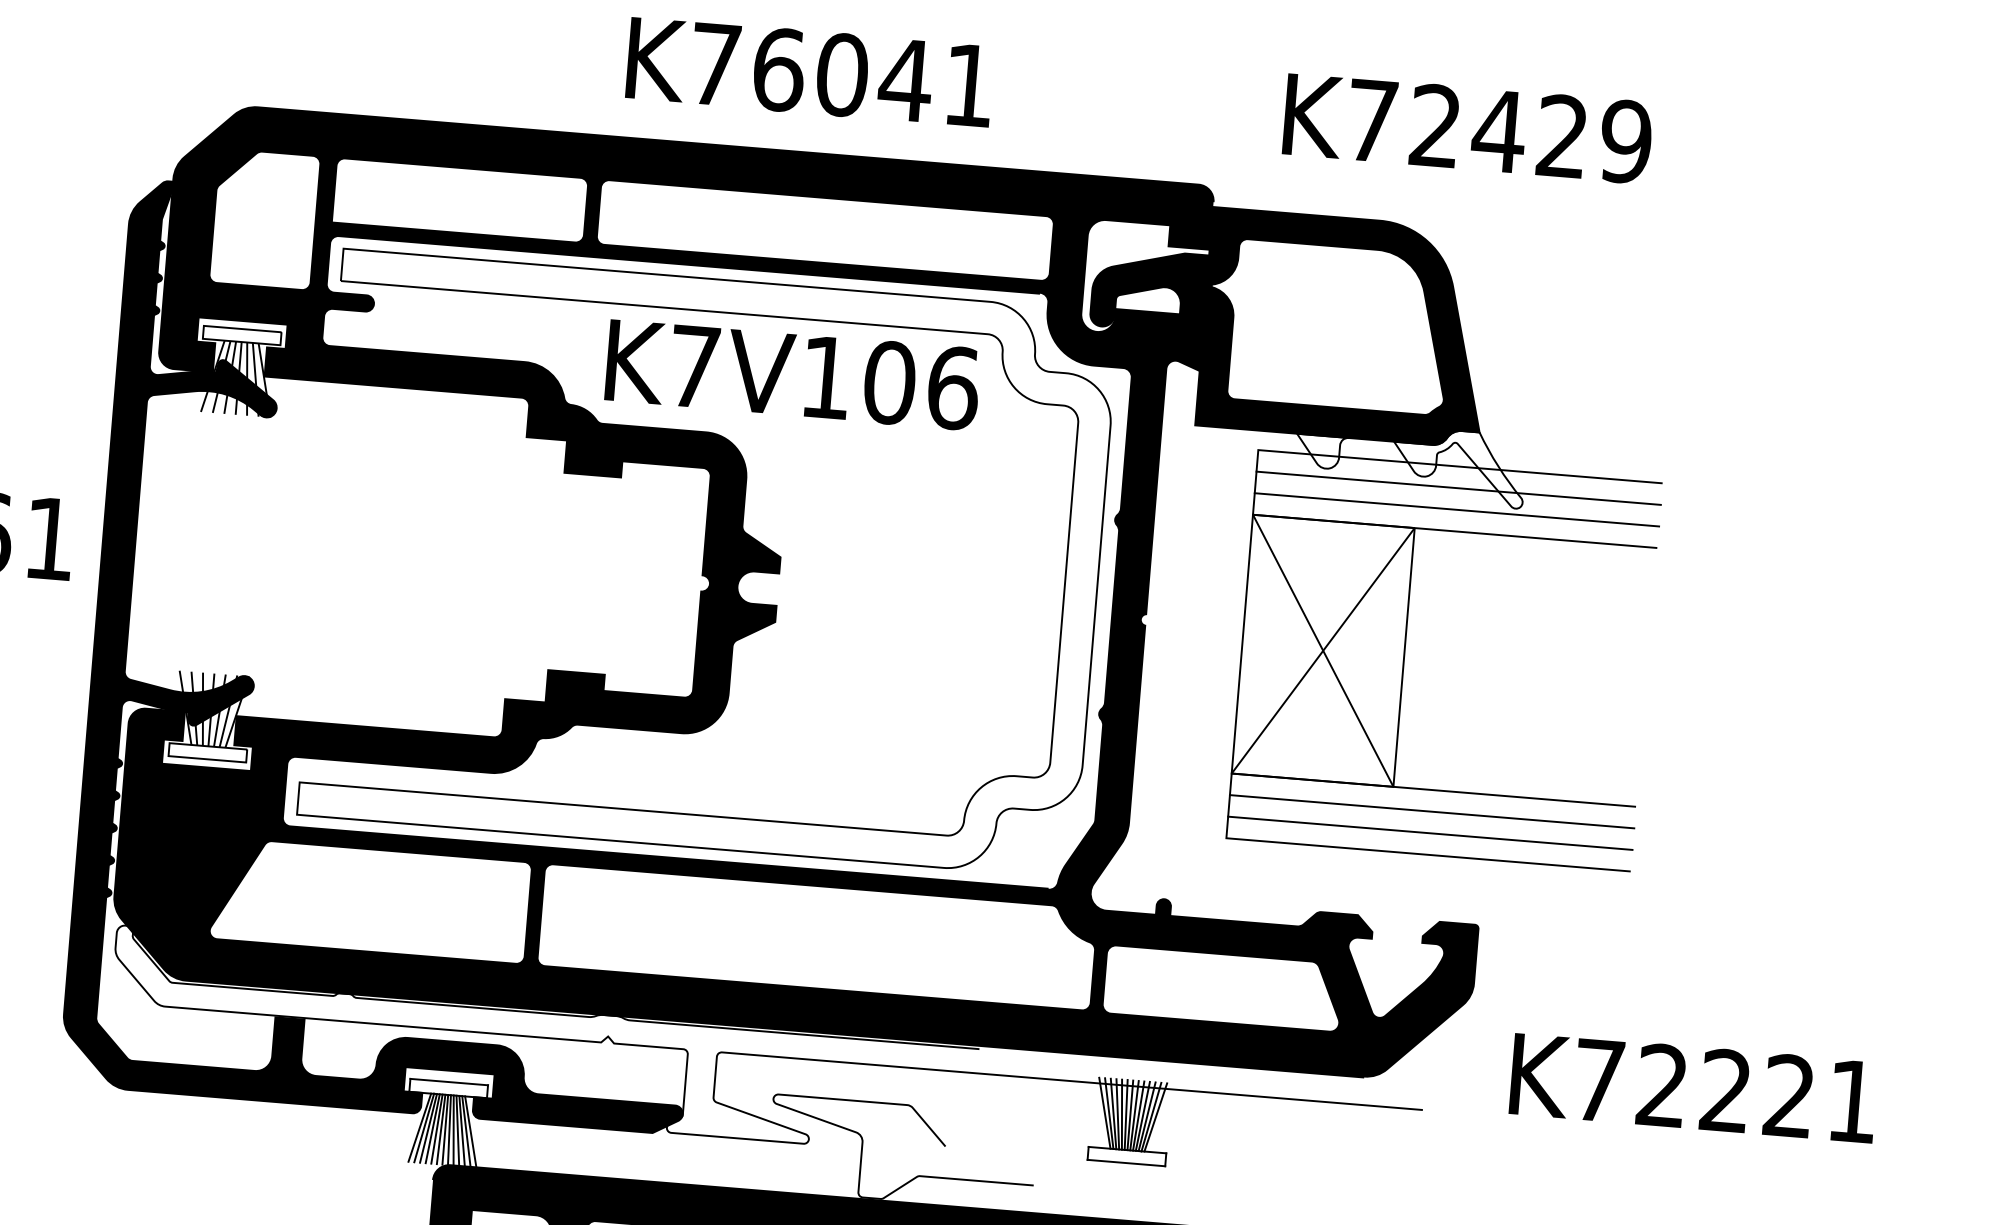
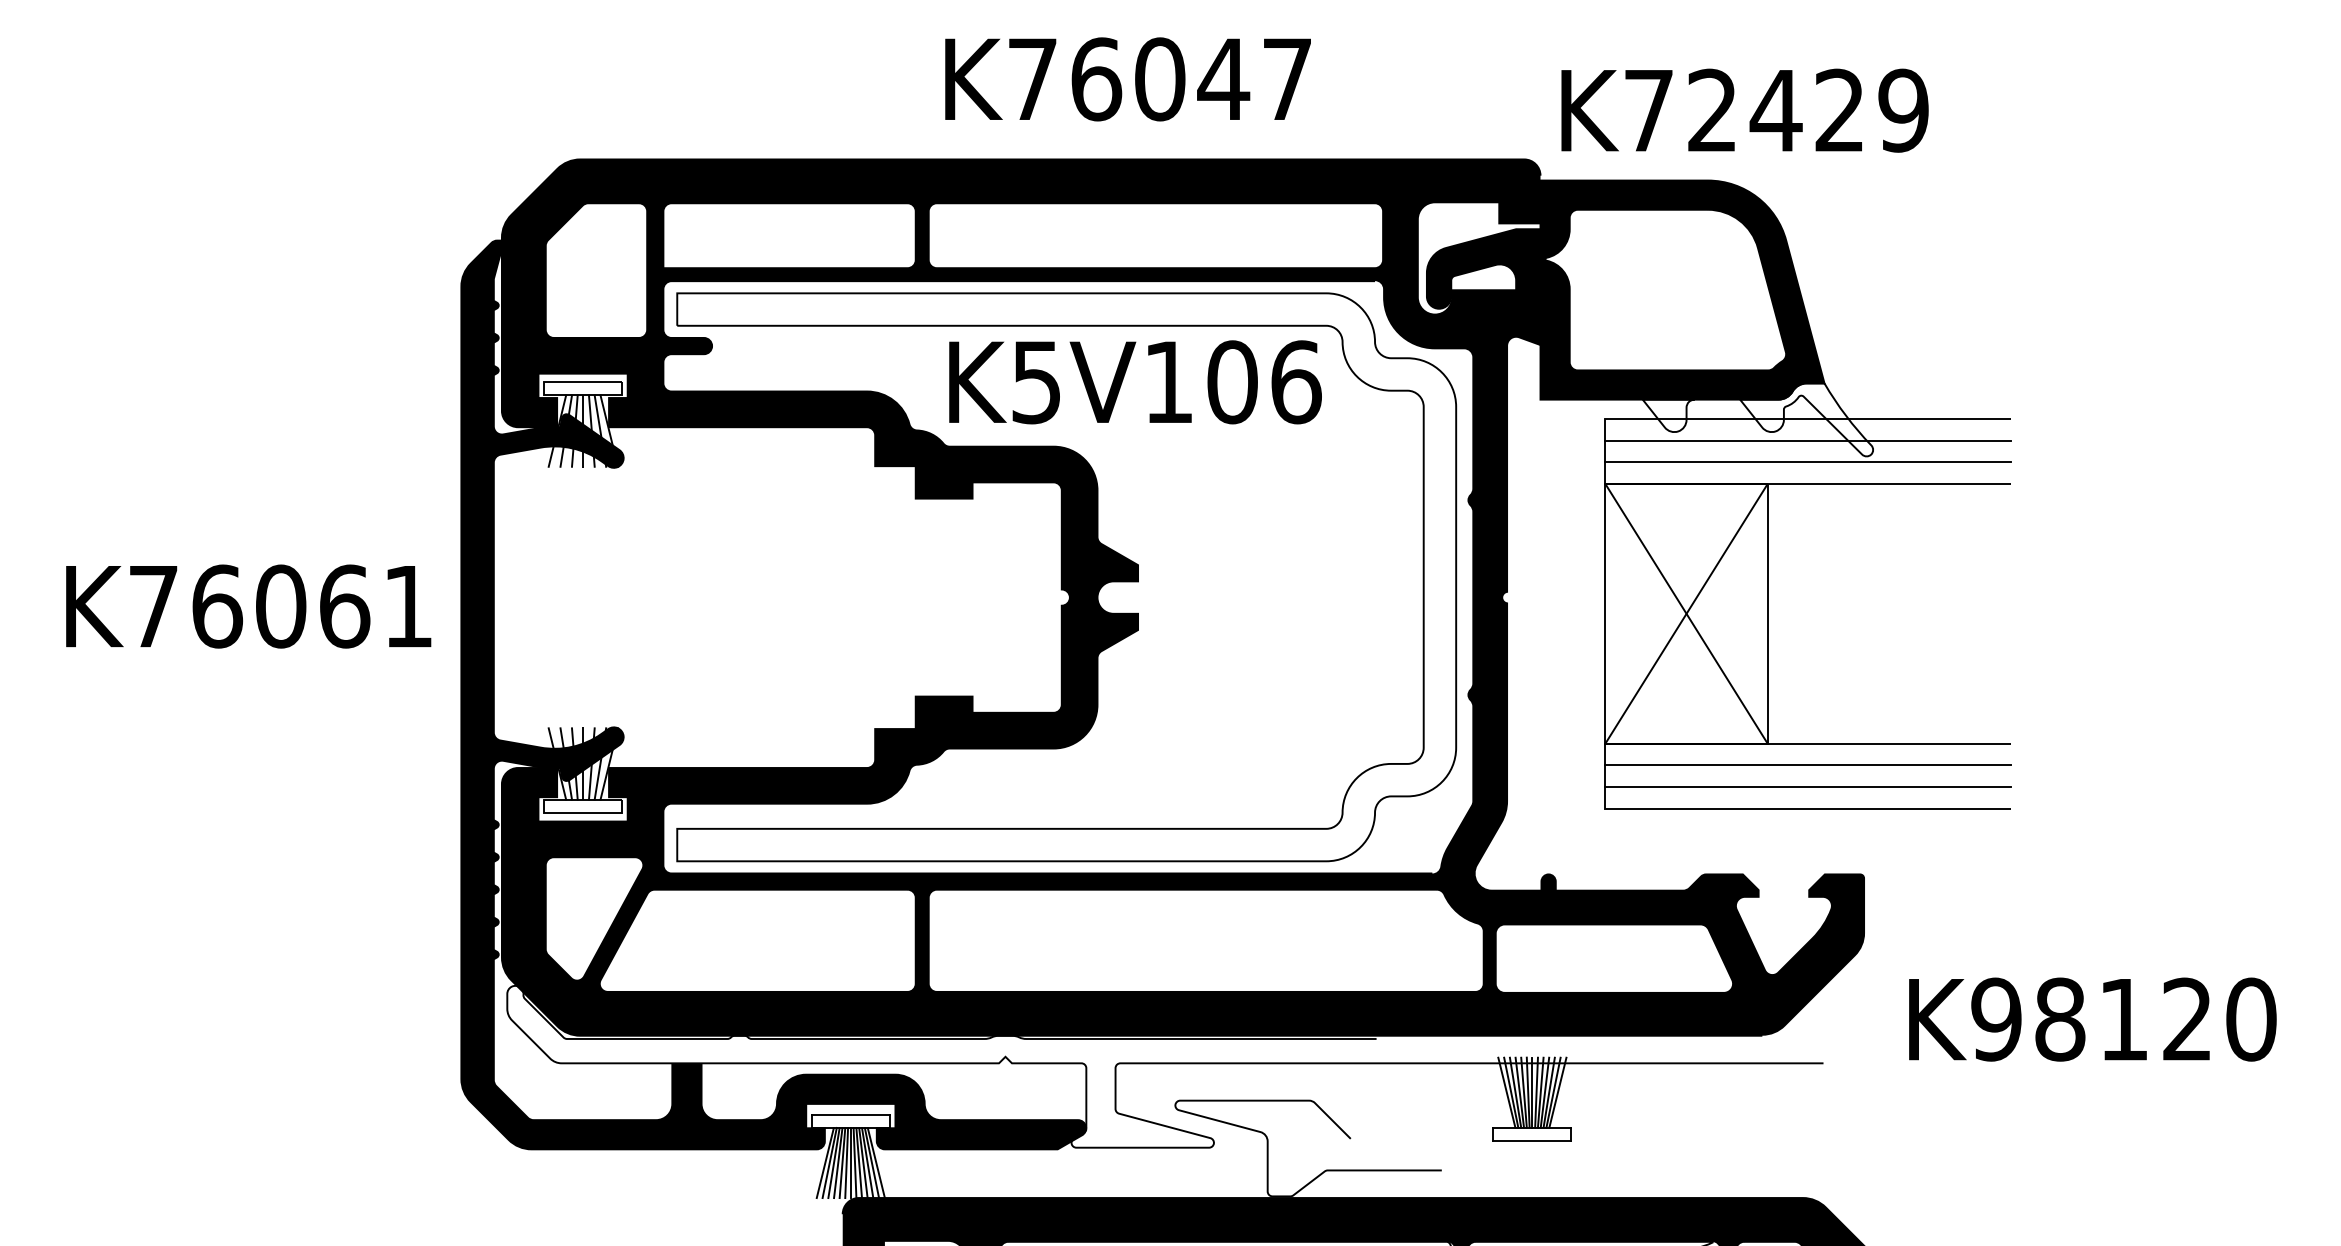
text: (969, 84) -> (1287, 78), K76041 -> K76047
text: (1467, 128) -> (1744, 110), moved
text: (694, 366) -> (1036, 382), K7V106 -> K5V106
text: (1725, 1090) -> (2123, 1019), K72221 -> K98120

